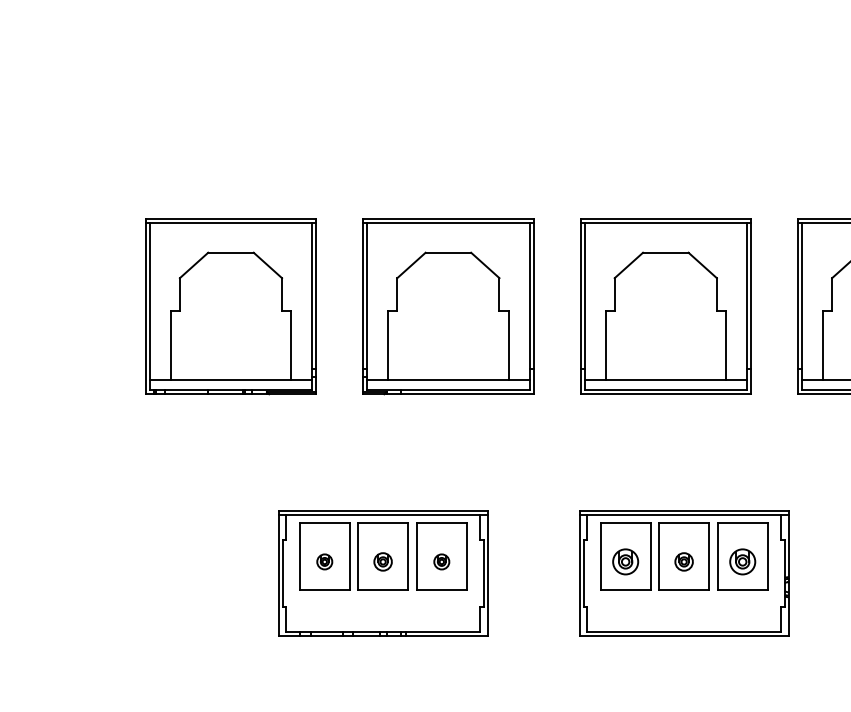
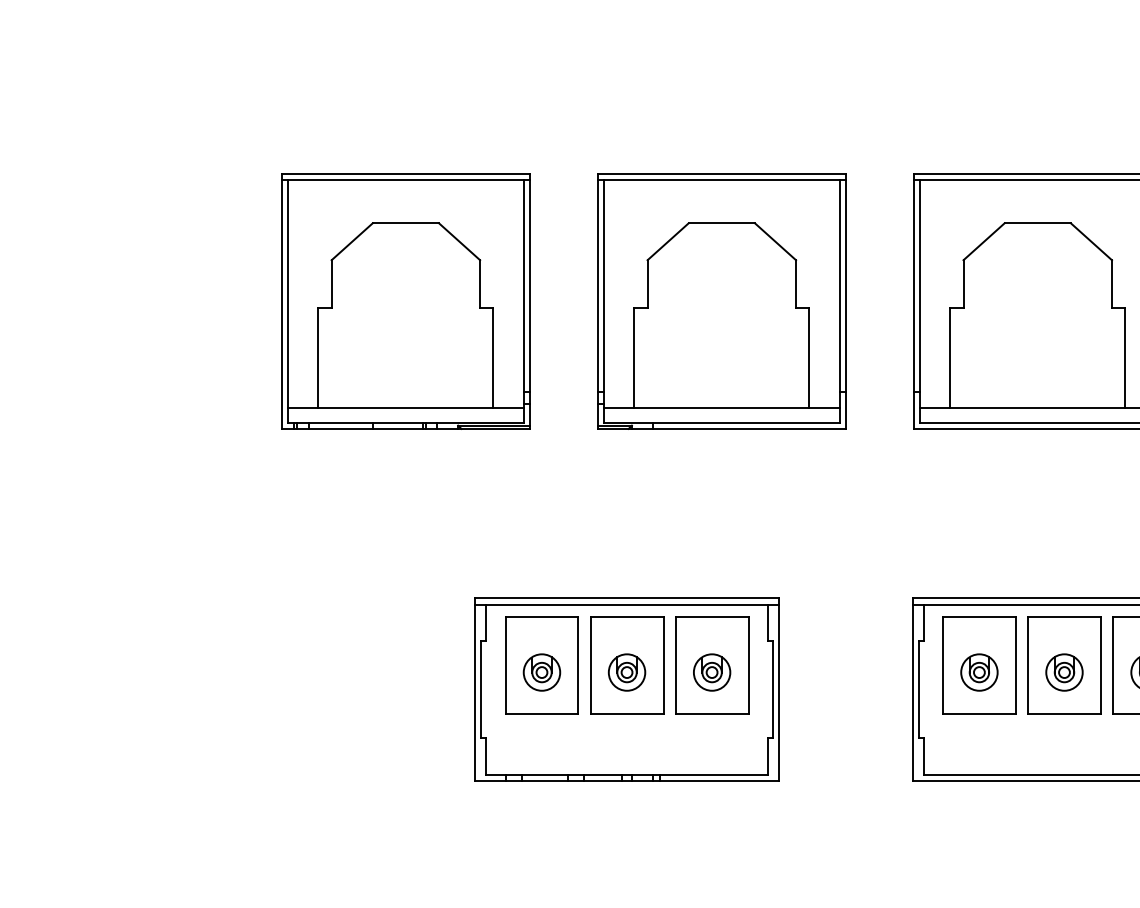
part: (324, 561) -> (541, 671), size x1.67
part: (382, 561) -> (626, 671), size x1.43
part: (441, 561) -> (711, 671), size x1.67
part: (683, 561) -> (1063, 671), size x1.43

